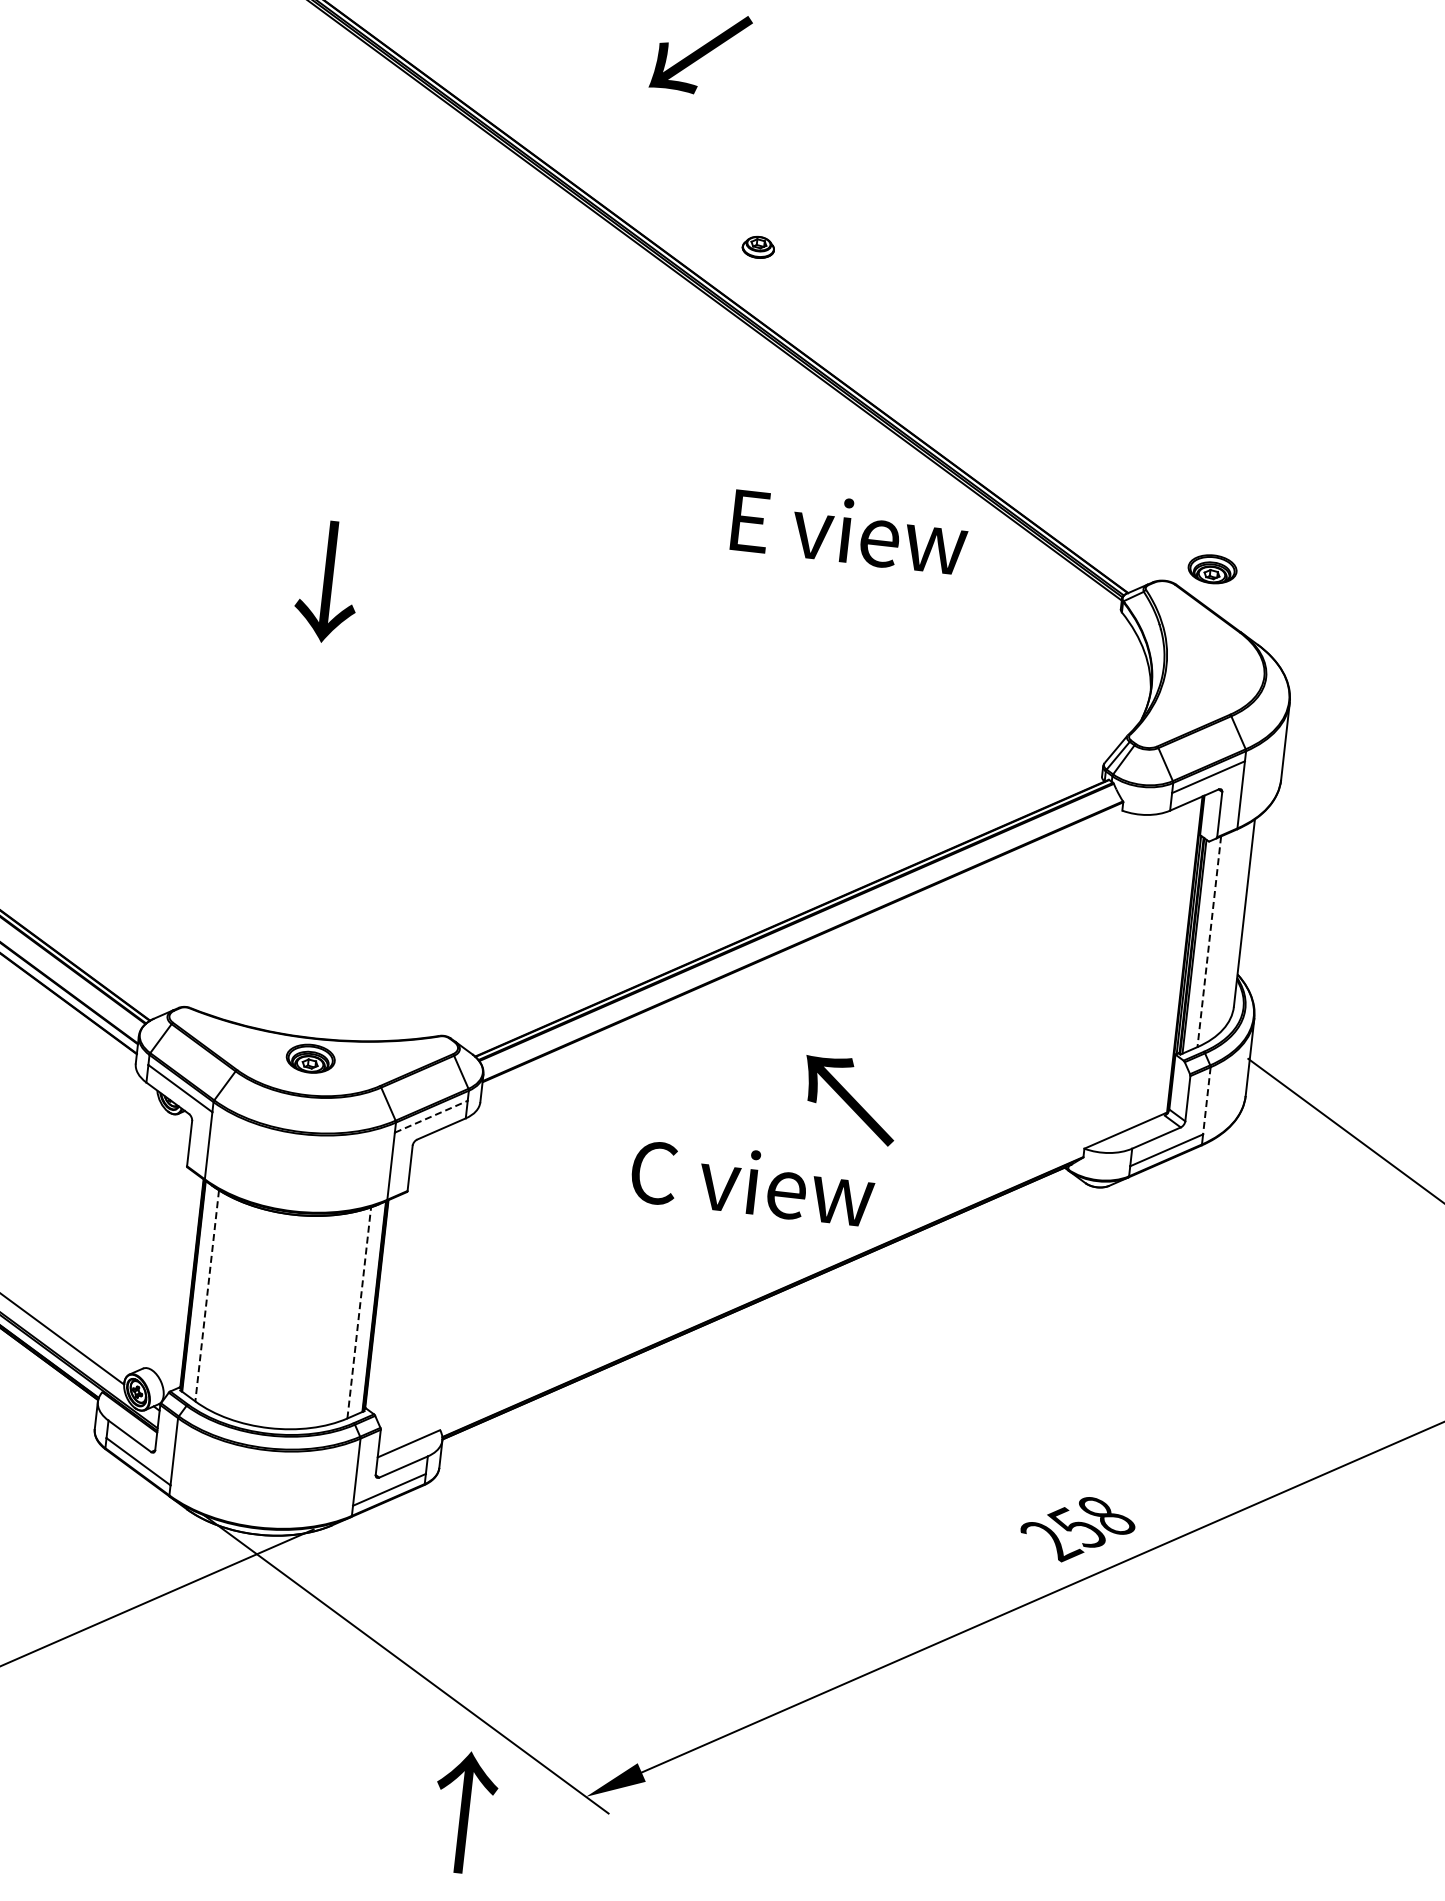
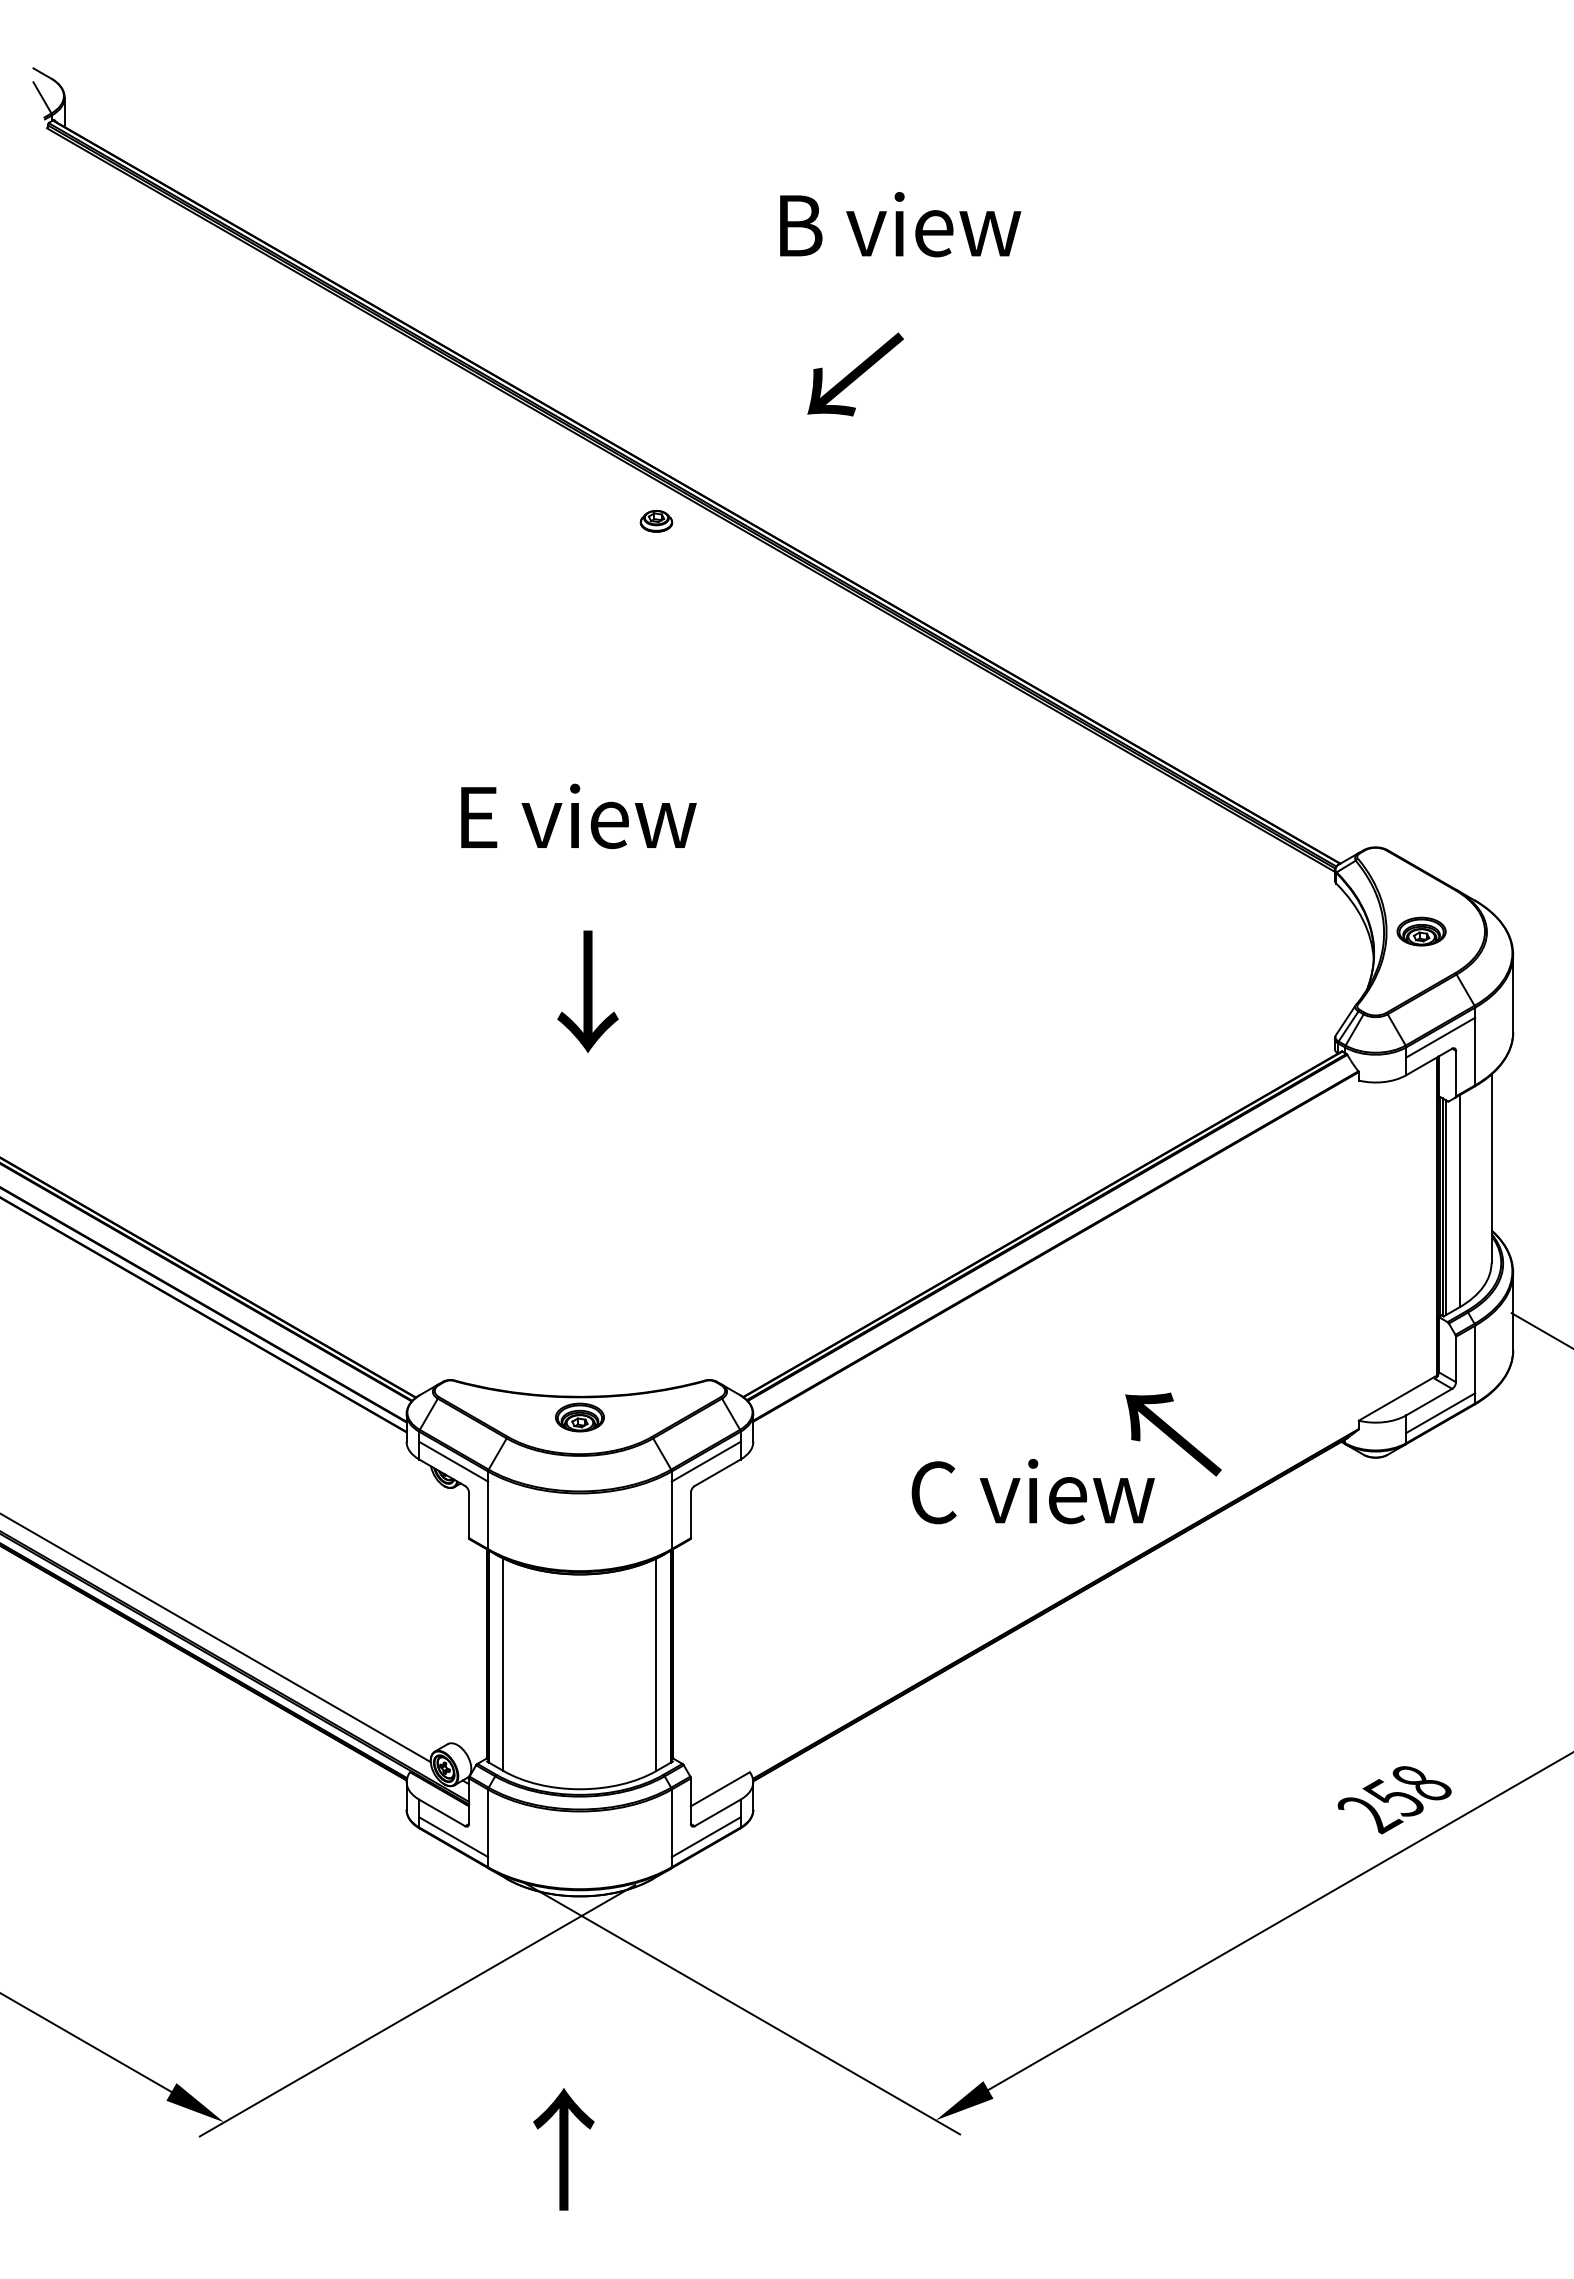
part: (758, 247) -> (656, 521), moved
text: (849, 531) -> (578, 816), moved
part: (1212, 569) -> (1421, 931), moved
text: (327, 581) -> (587, 991), moved
line: (1208, 942) -> (1459, 1201), dashed -> solid
text: (850, 1100) -> (1173, 1434), moved
line: (1207, 1100) -> (1475, 1359), dashed -> solid
line: (431, 1116) -> (706, 1461), dashed -> solid
line: (207, 1296) -> (503, 1665), dashed -> solid
line: (359, 1312) -> (656, 1664), dashed -> solid
text: (464, 1812) -> (563, 2149), moved

